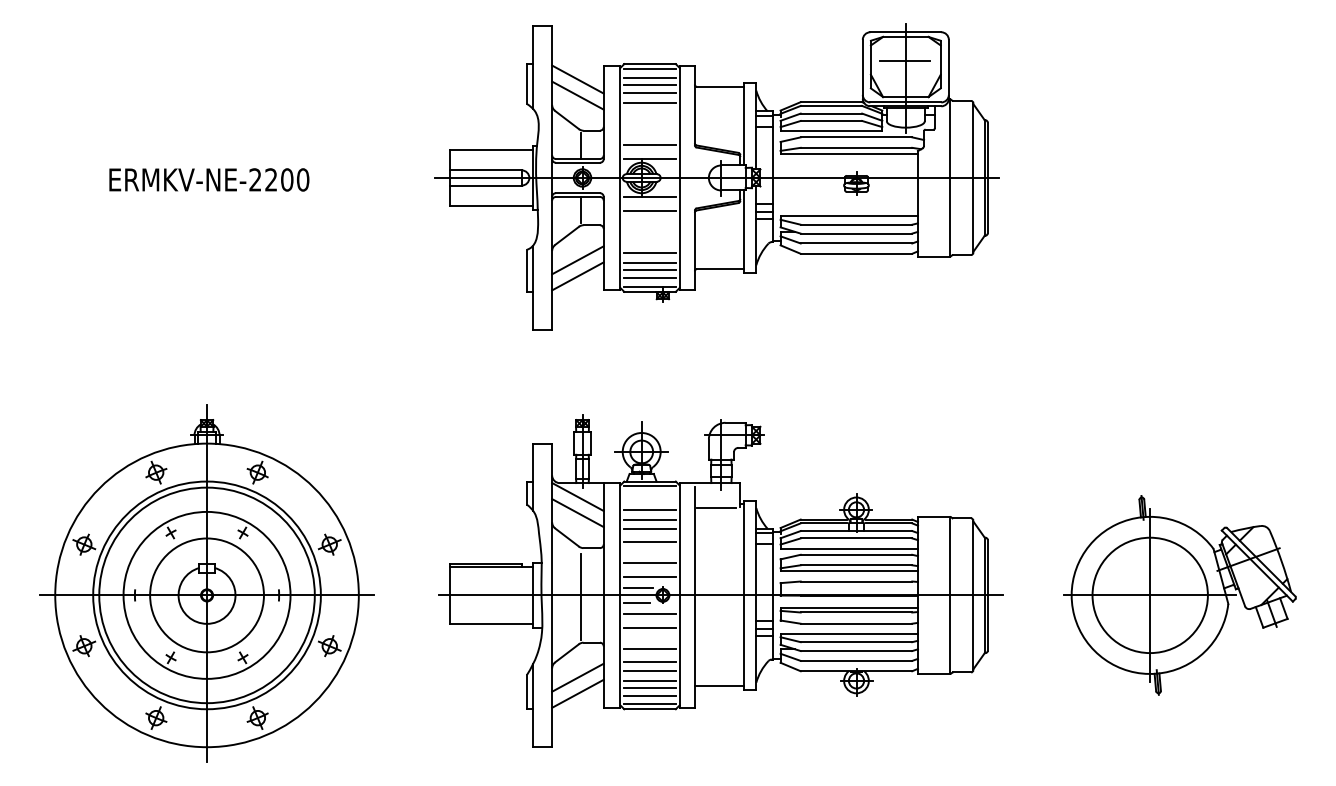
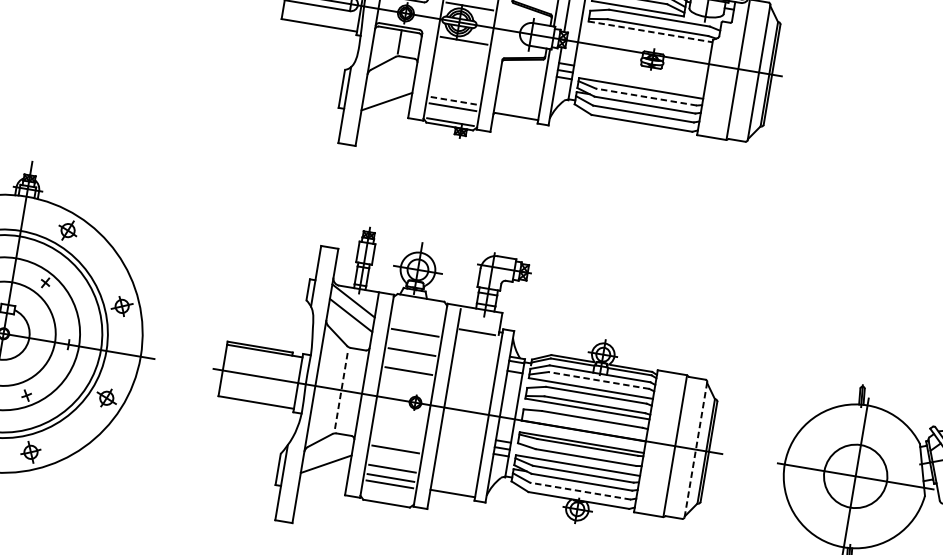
line: (849, 153) -> (650, 31), solid -> dashed
line: (649, 210) -> (461, 52), removed
line: (856, 224) -> (646, 96), solid -> dashed
line: (649, 253) -> (455, 91), removed
line: (577, 260) -> (388, 87), removed
line: (650, 263) -> (454, 100), solid -> dashed
line: (649, 278) -> (451, 114), removed
line: (649, 486) -> (419, 302), removed
line: (649, 509) -> (416, 323), removed
line: (649, 529) -> (413, 341), removed
line: (856, 538) -> (598, 380), solid -> dashed
line: (649, 576) -> (406, 383), removed
line: (638, 588) -> (394, 392), removed
line: (973, 595) -> (696, 449), solid -> dashed
circle: (1149, 595) -> (855, 476), size x0.6
line: (580, 597) -> (340, 392), solid -> dashed
line: (637, 602) -> (391, 405), removed
line: (649, 613) -> (400, 417), removed
line: (649, 628) -> (398, 430), removed
line: (856, 660) -> (580, 490), solid -> dashed
line: (649, 661) -> (393, 460), removed
line: (577, 693) -> (323, 478), removed
line: (649, 695) -> (388, 491), removed
line: (649, 704) -> (386, 499), removed

